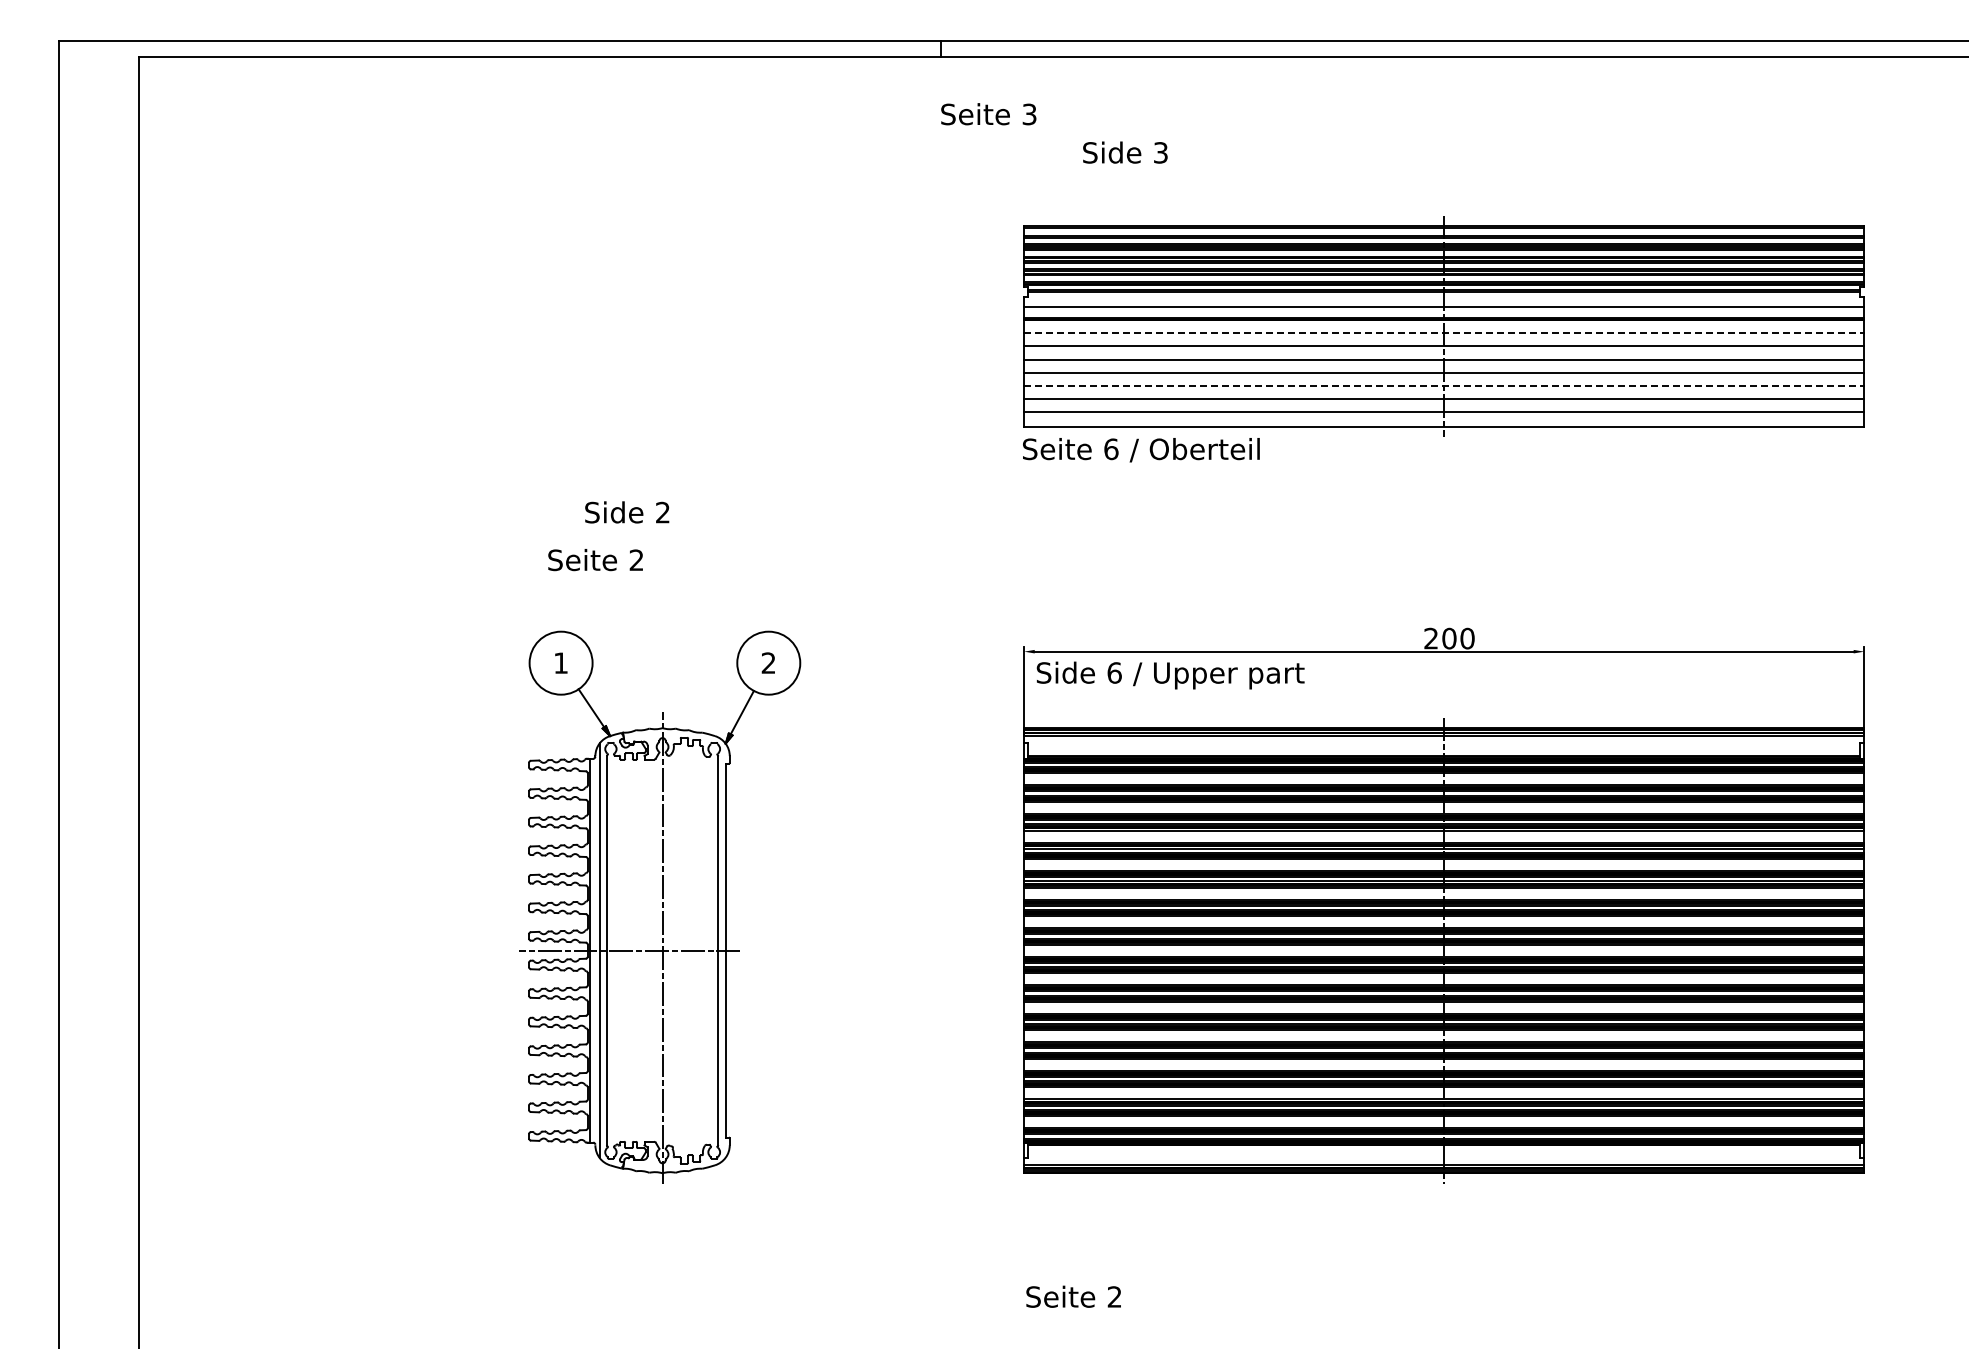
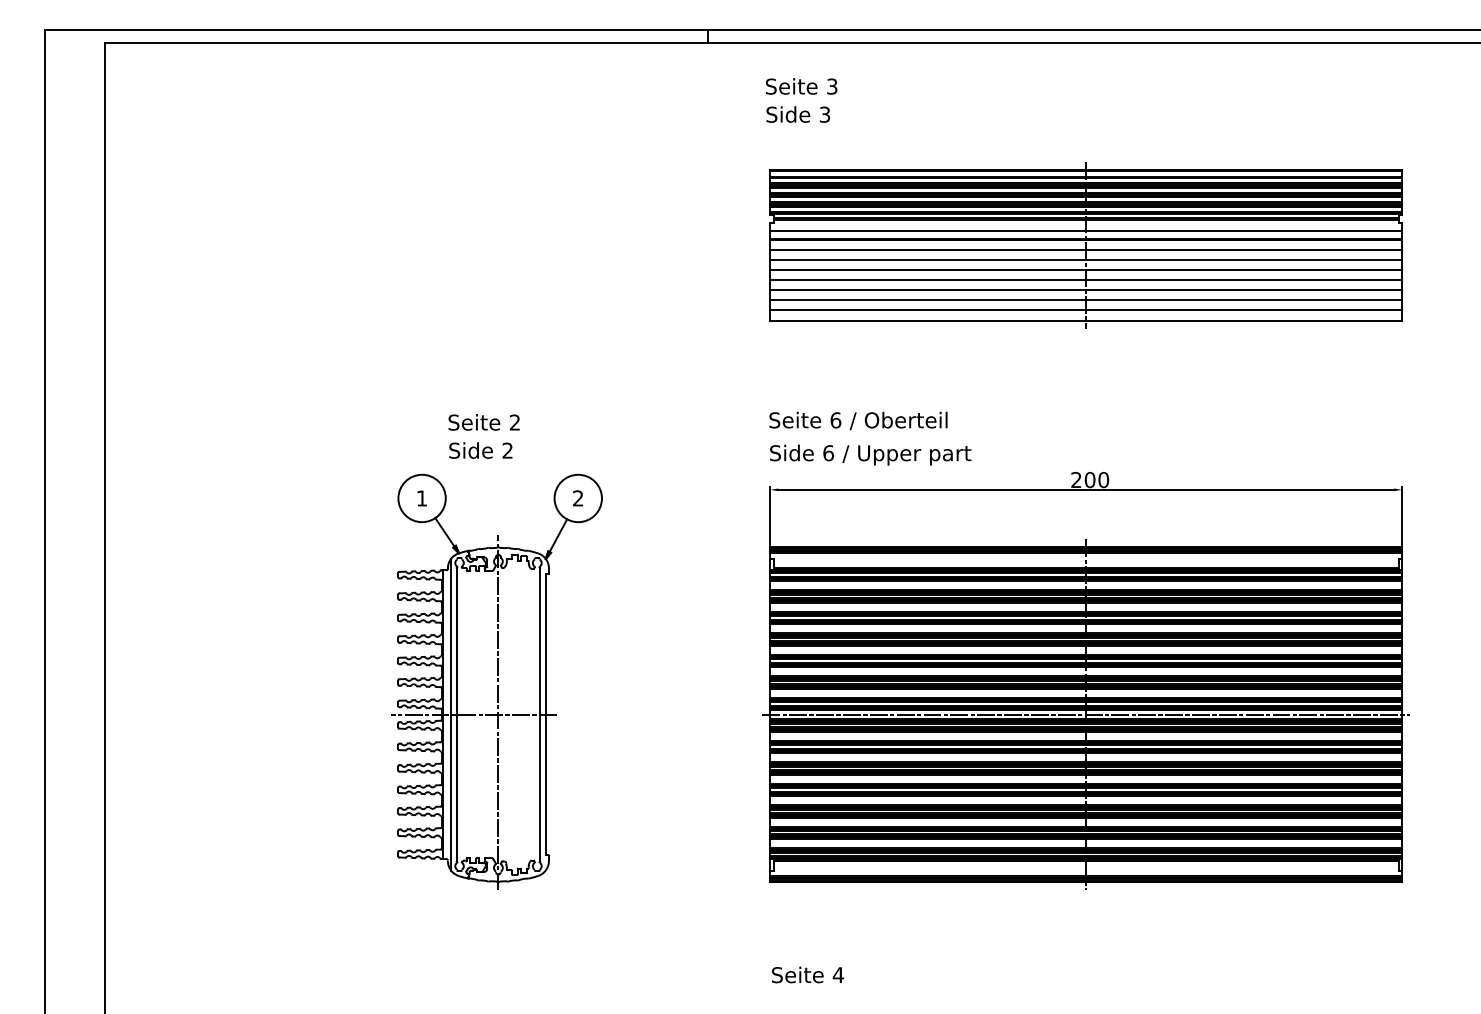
text: (988, 114) -> (801, 86), moved
text: (1125, 152) -> (798, 114), moved
line: (1444, 333) -> (1086, 250), dashed -> solid
line: (1444, 386) -> (1086, 290), dashed -> solid
text: (1141, 450) -> (858, 421), moved
text: (627, 512) -> (481, 450), moved
text: (595, 560) -> (484, 422), moved
text: (1170, 675) -> (870, 455), moved
line: (1443, 950) -> (1085, 714), added
text: (1114, 1296) -> (838, 974), 2 -> 4

